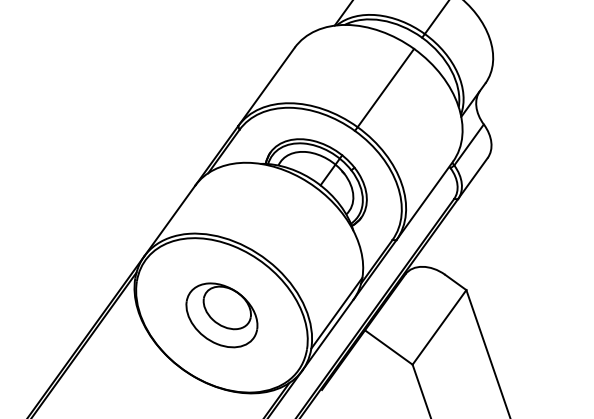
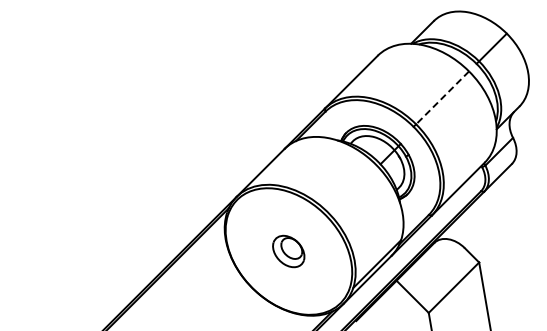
line: (385, 88) -> (442, 98), solid -> dashed
part: (221, 315) -> (288, 251), size x0.6

